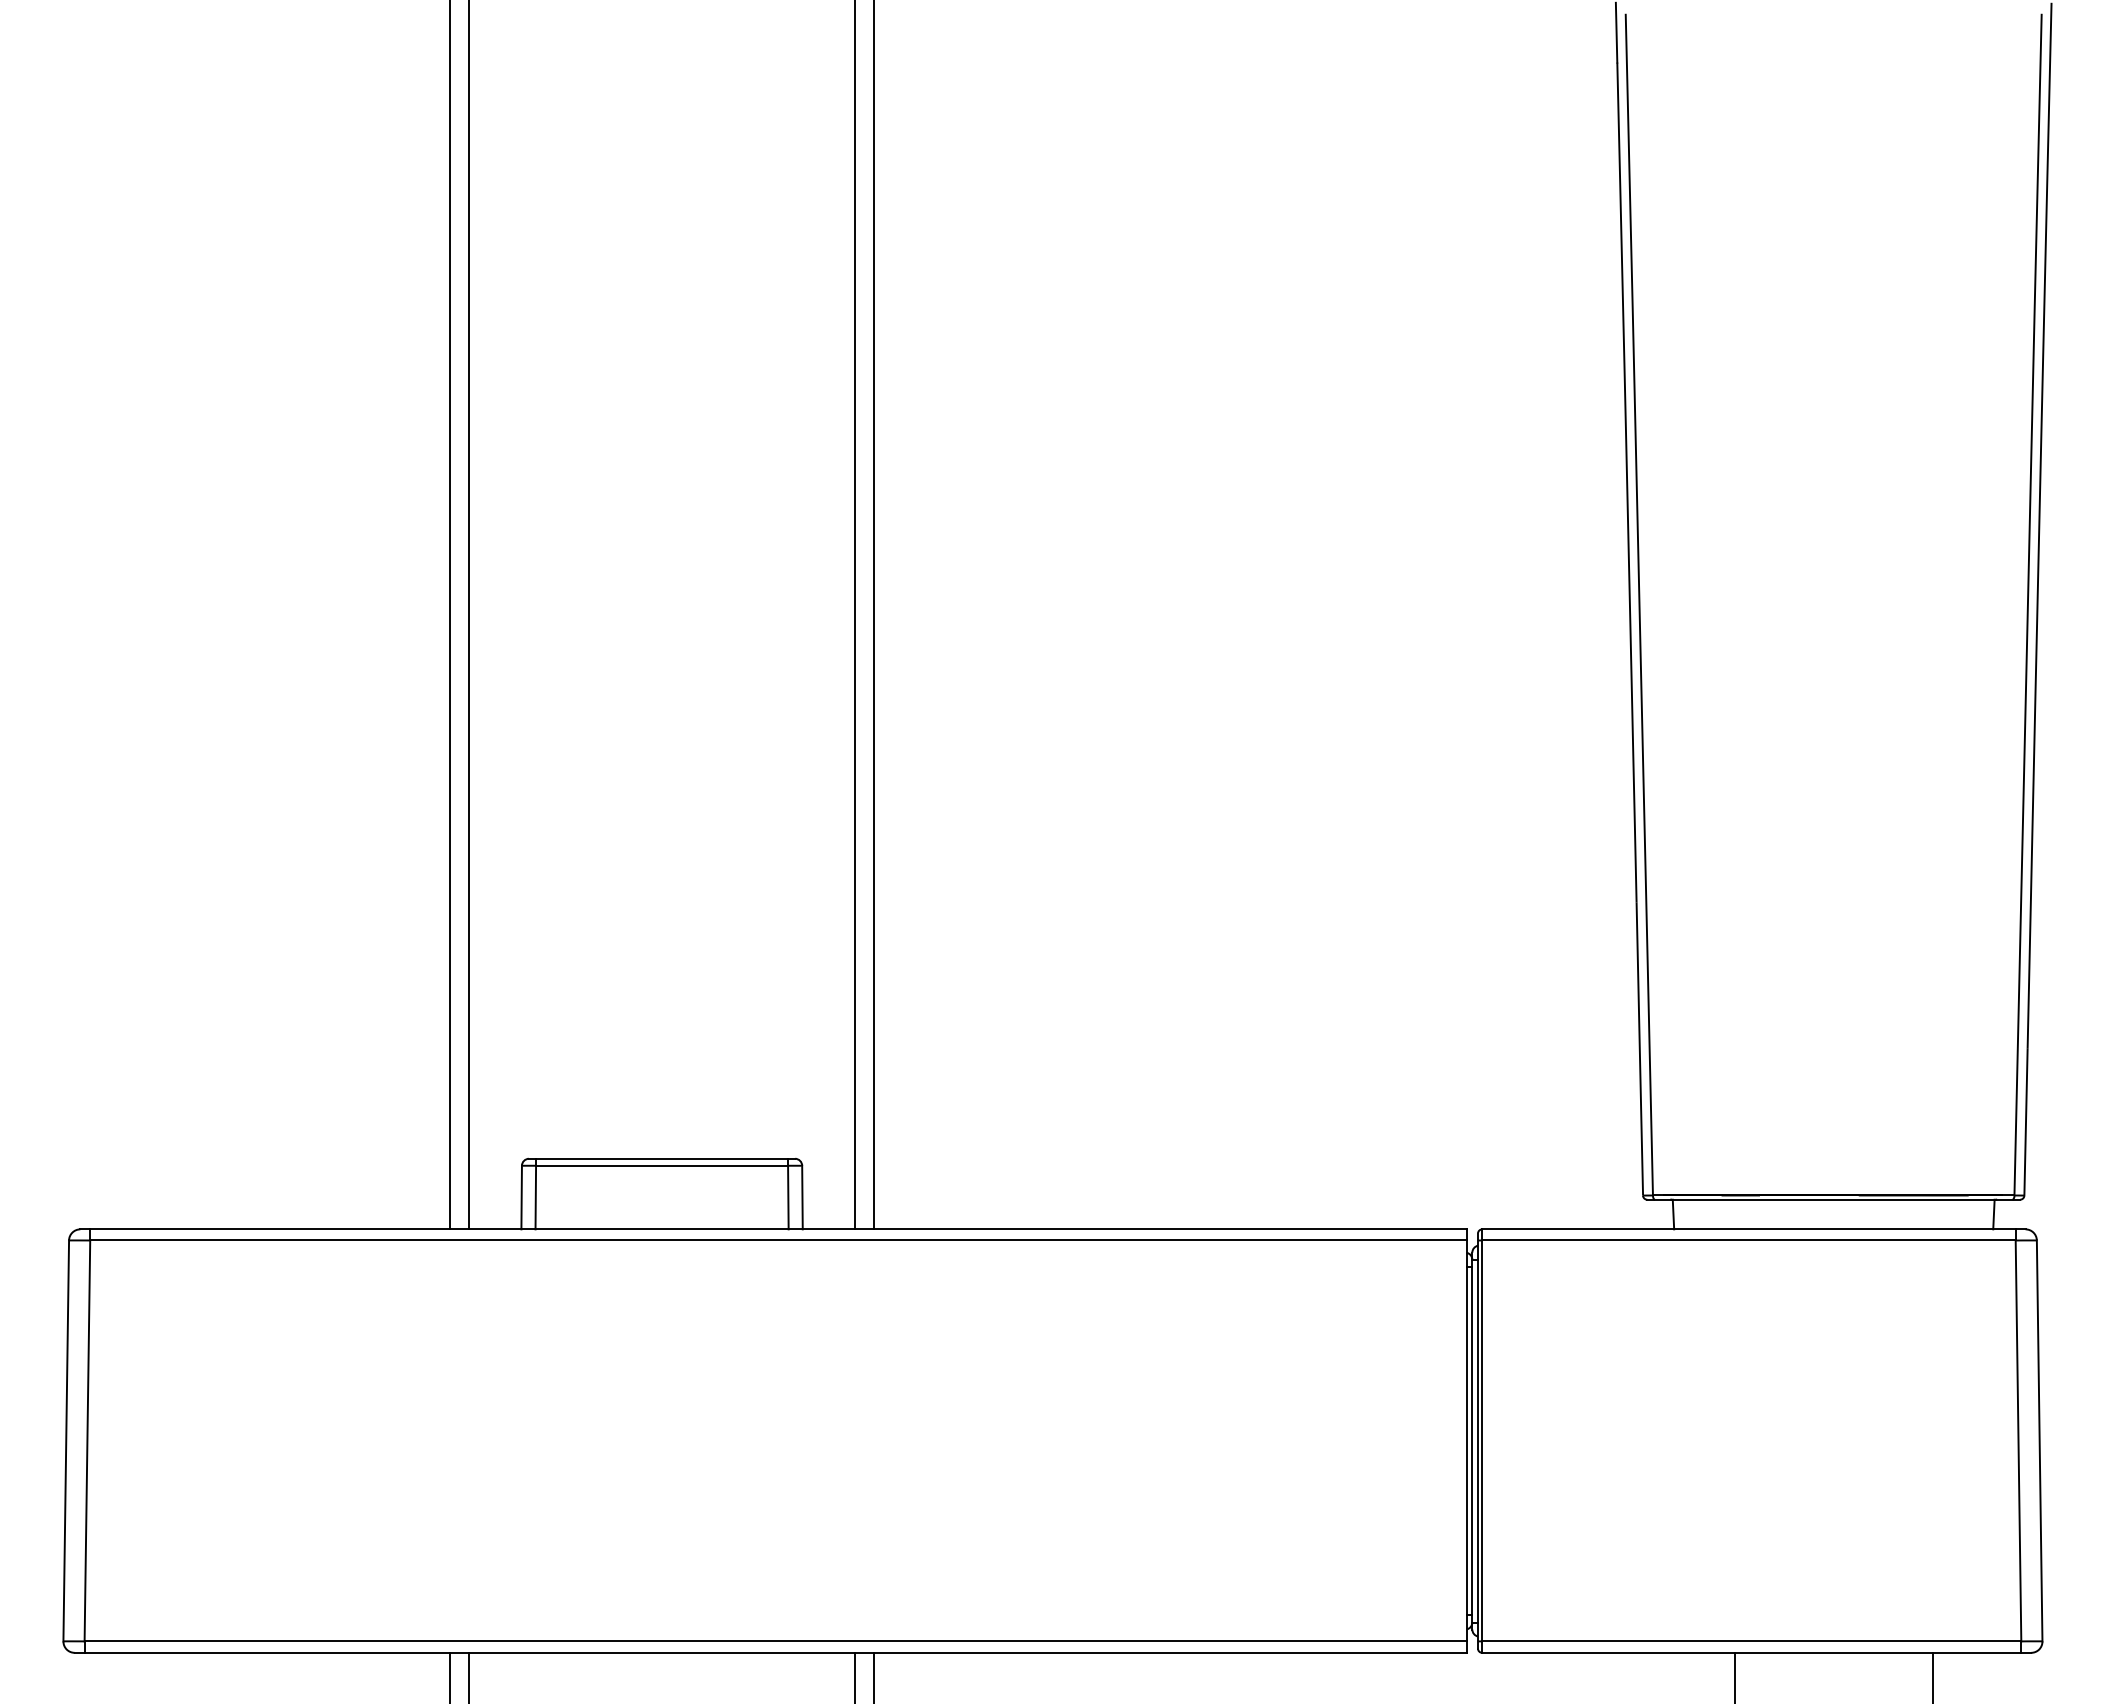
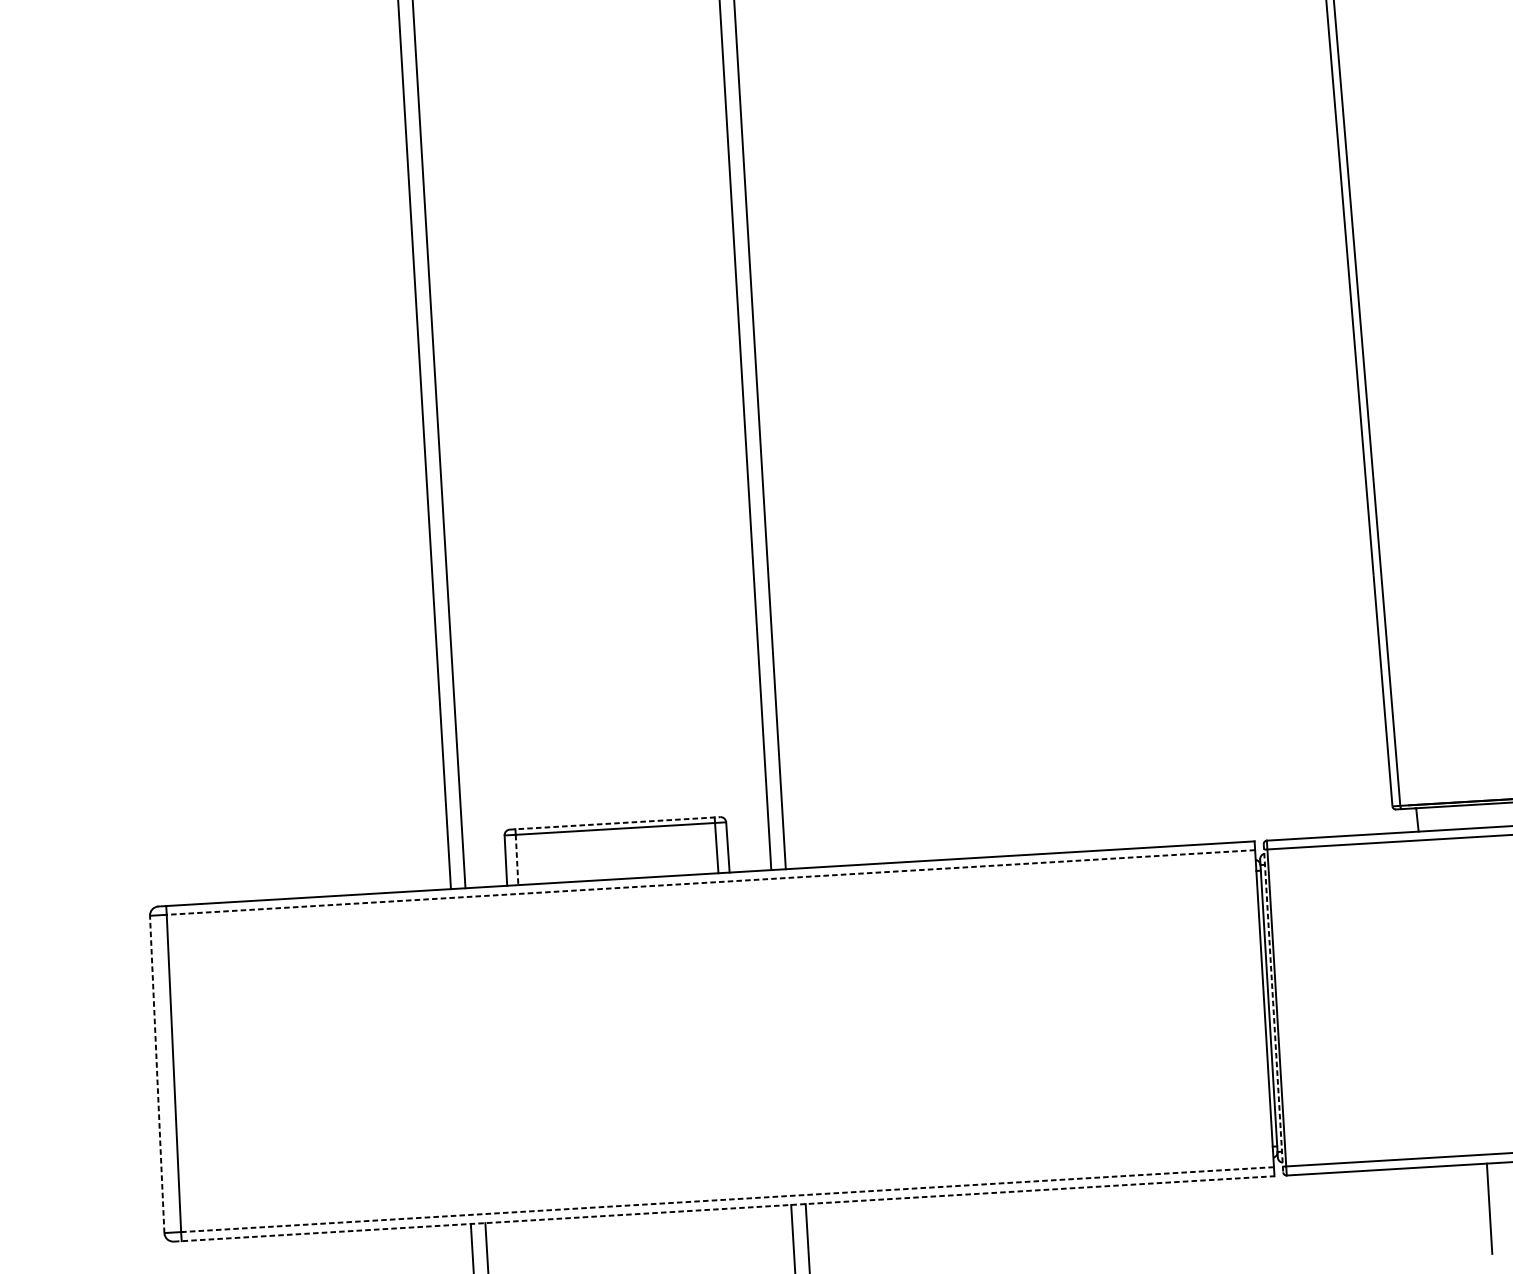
line: (662, 1158) -> (615, 823), solid -> dashed
line: (535, 1197) -> (516, 859), solid -> dashed
line: (777, 1240) -> (710, 882), solid -> dashed
line: (66, 1440) -> (157, 1074), solid -> dashed
line: (1477, 1441) -> (1273, 1008), solid -> dashed
line: (776, 1641) -> (728, 1199), solid -> dashed
line: (770, 1652) -> (724, 1208), solid -> dashed

